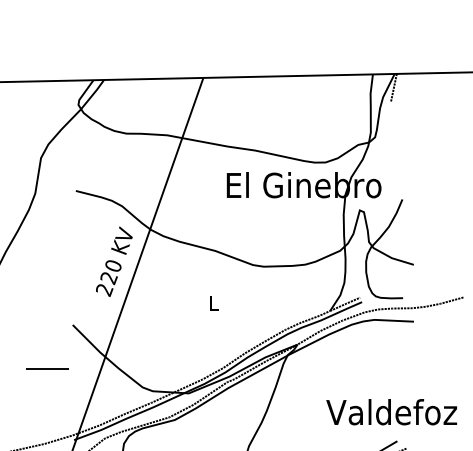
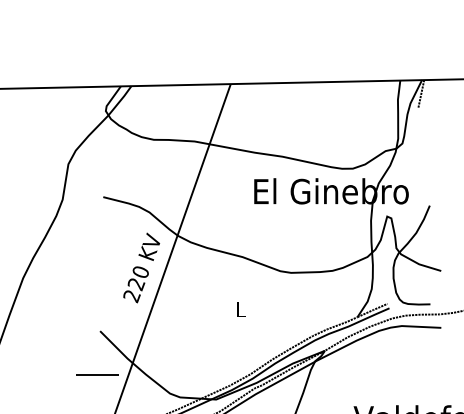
line: (47, 368) -> (97, 374), moved

